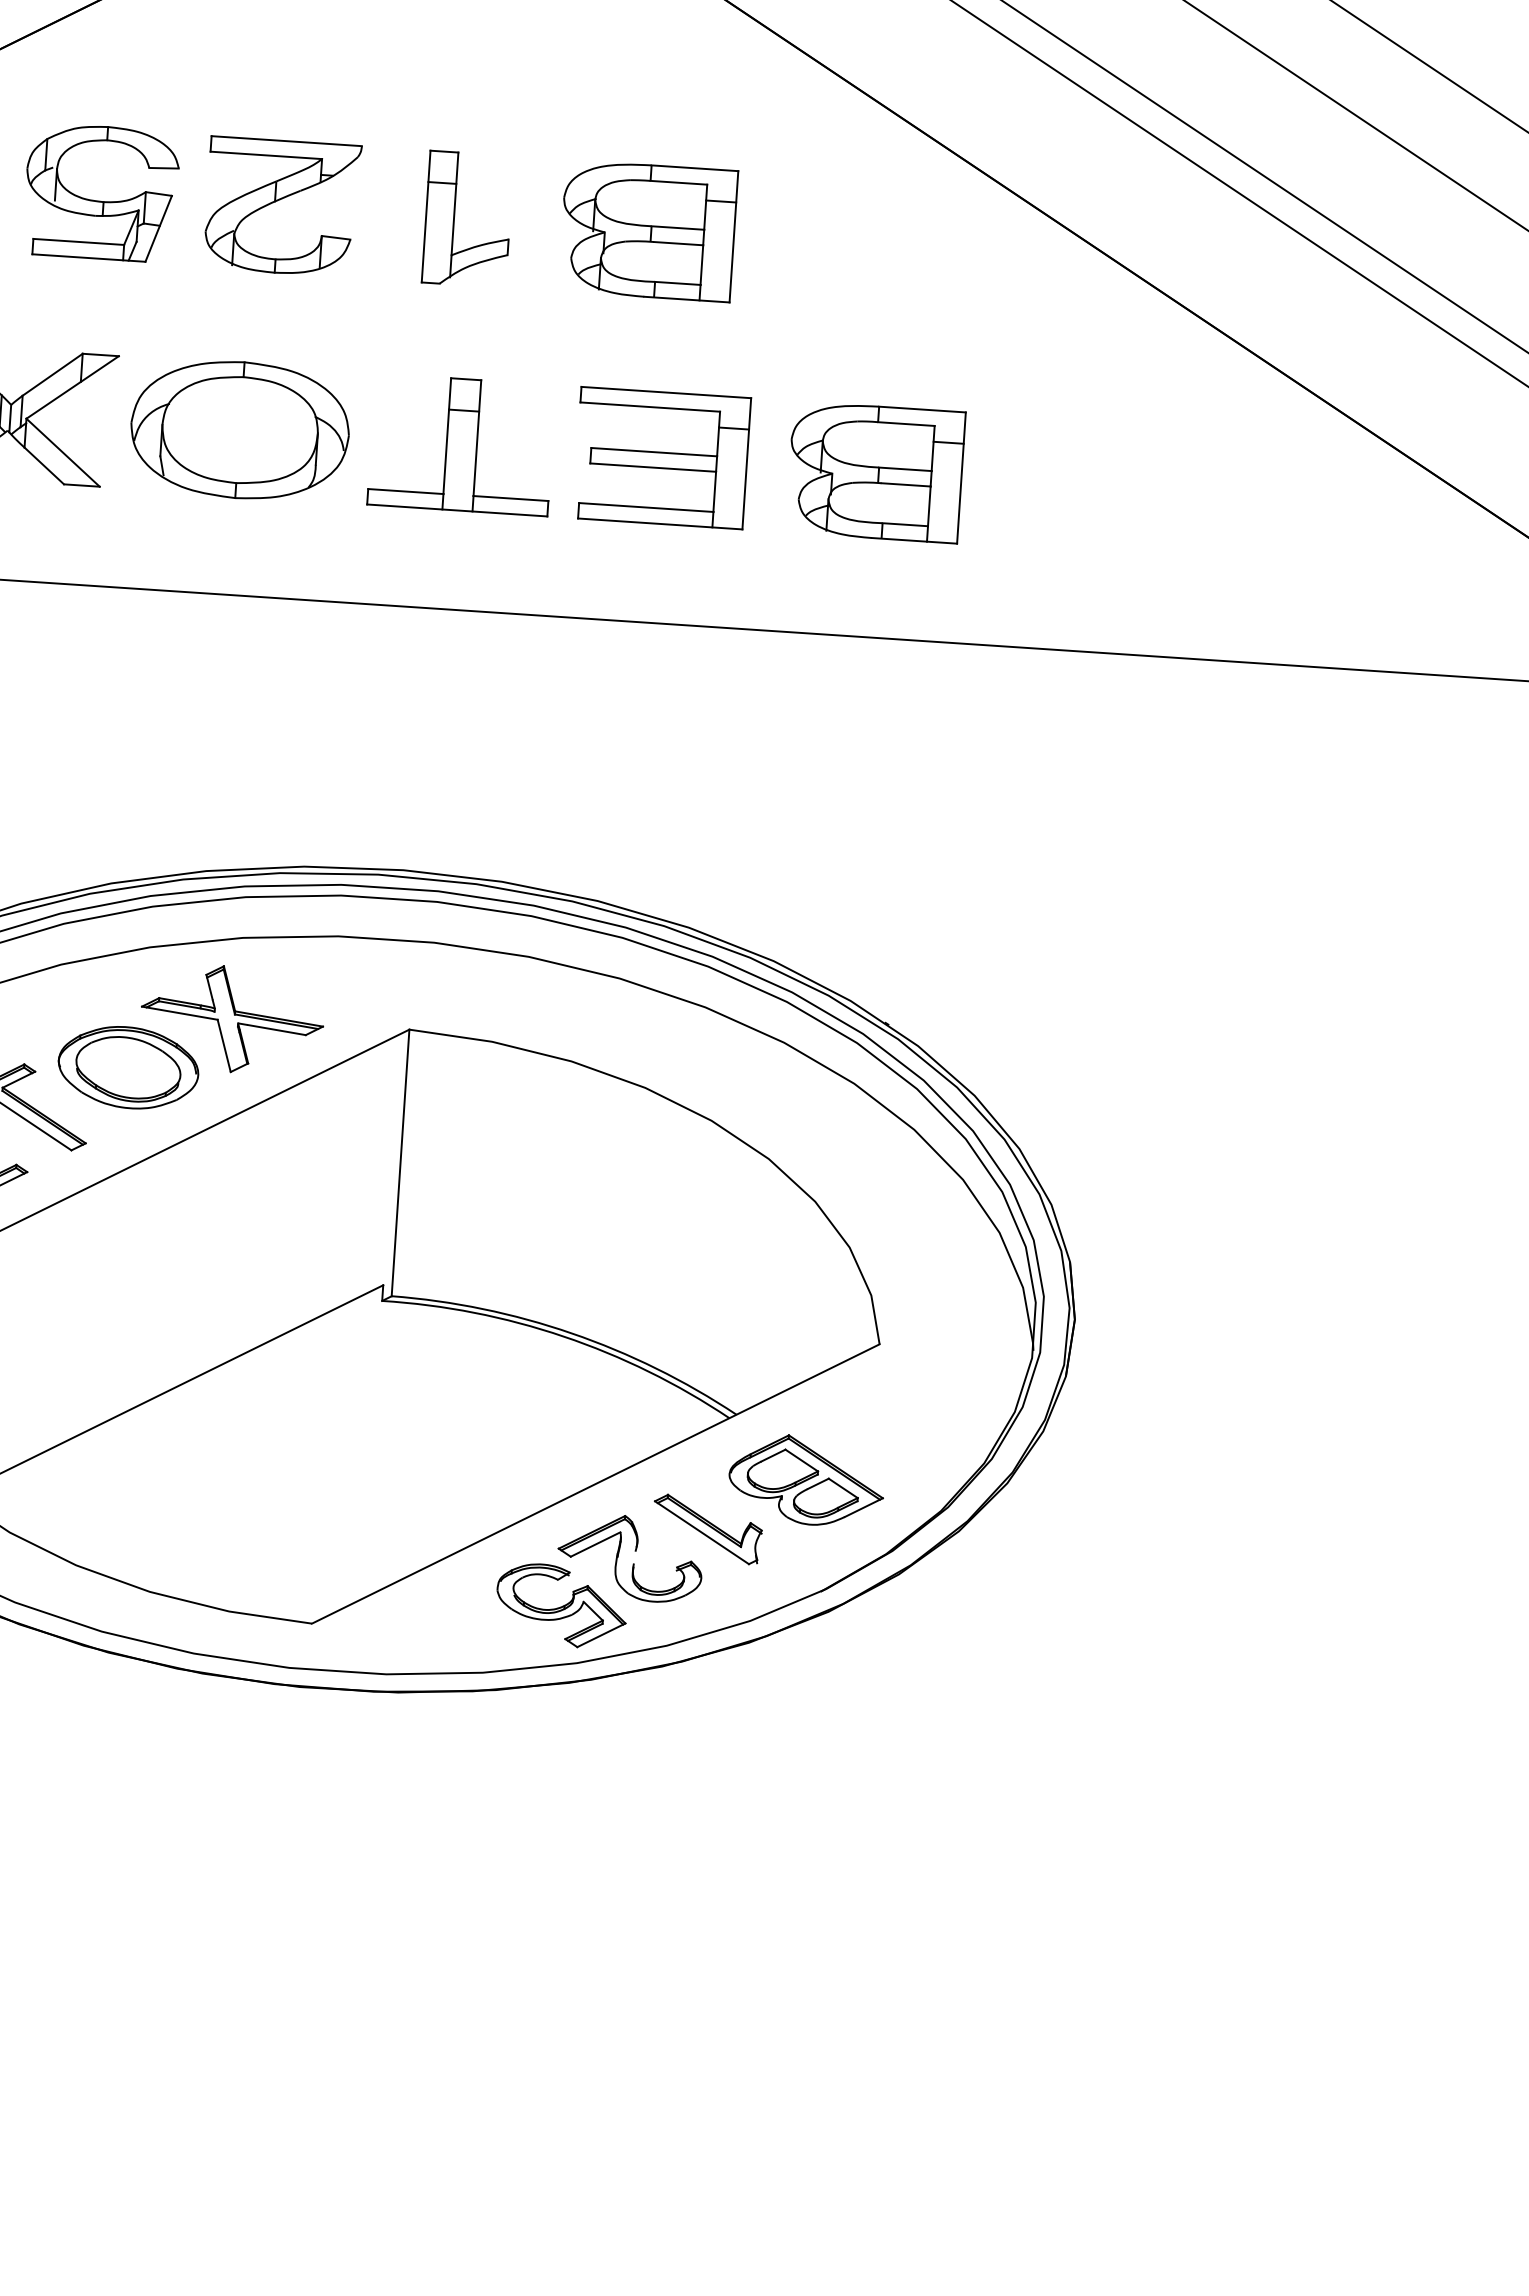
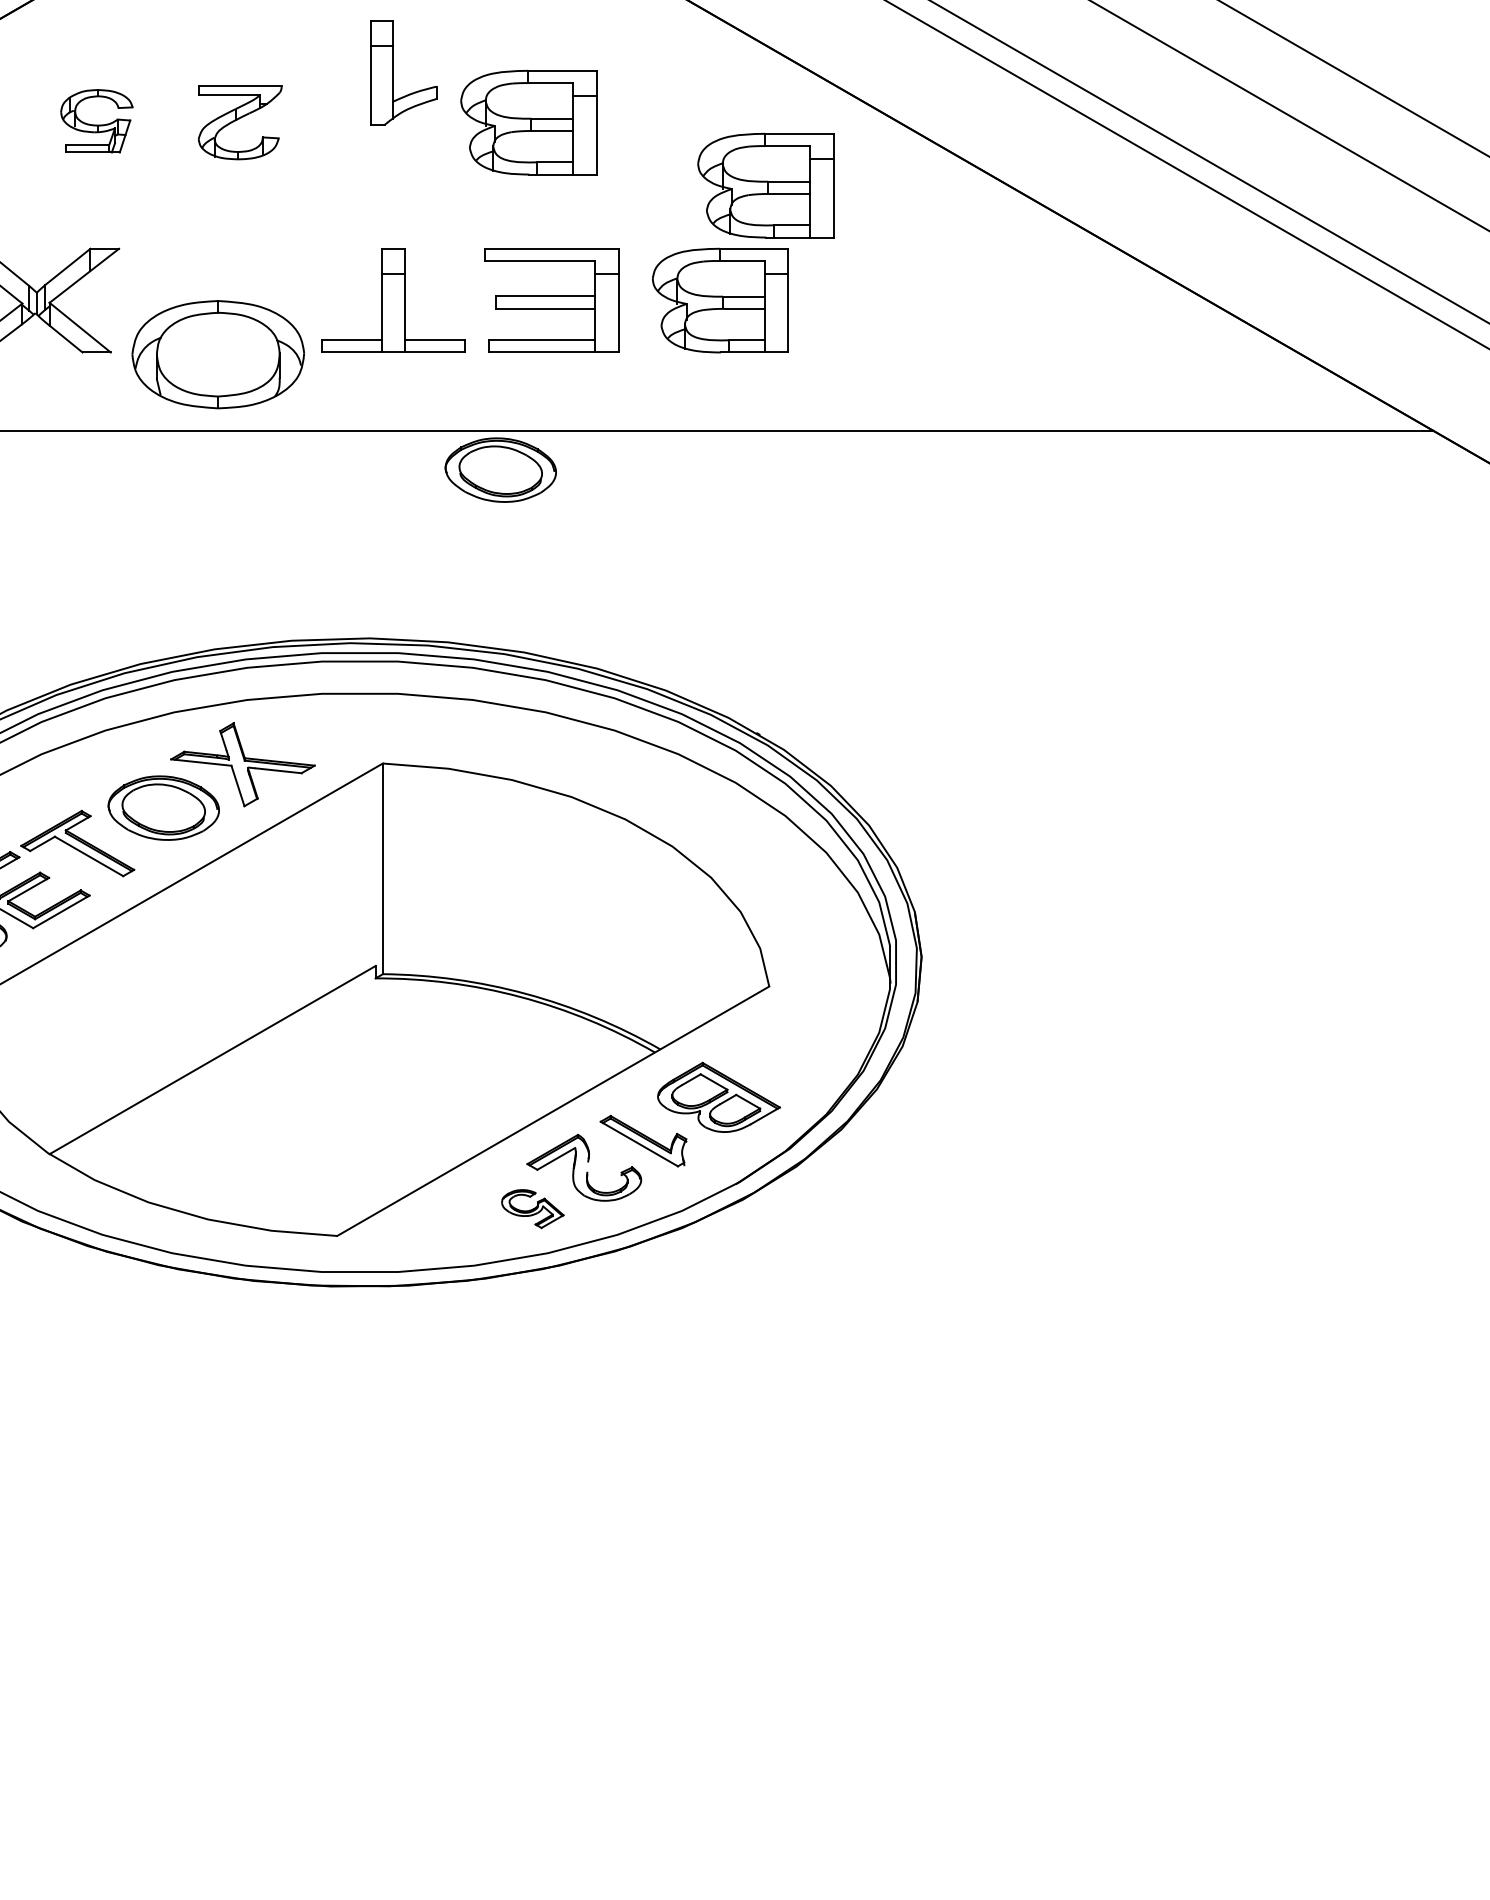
part: (101, 193) -> (96, 121), size x0.6
part: (283, 206) -> (240, 122), size x0.7
part: (455, 218) -> (393, 72), moved
part: (942, 330) -> (765, 185), added
part: (239, 429) -> (217, 354), moved
part: (582, 667) -> (500, 469), added
part: (561, 1605) -> (532, 1208), size x0.6

